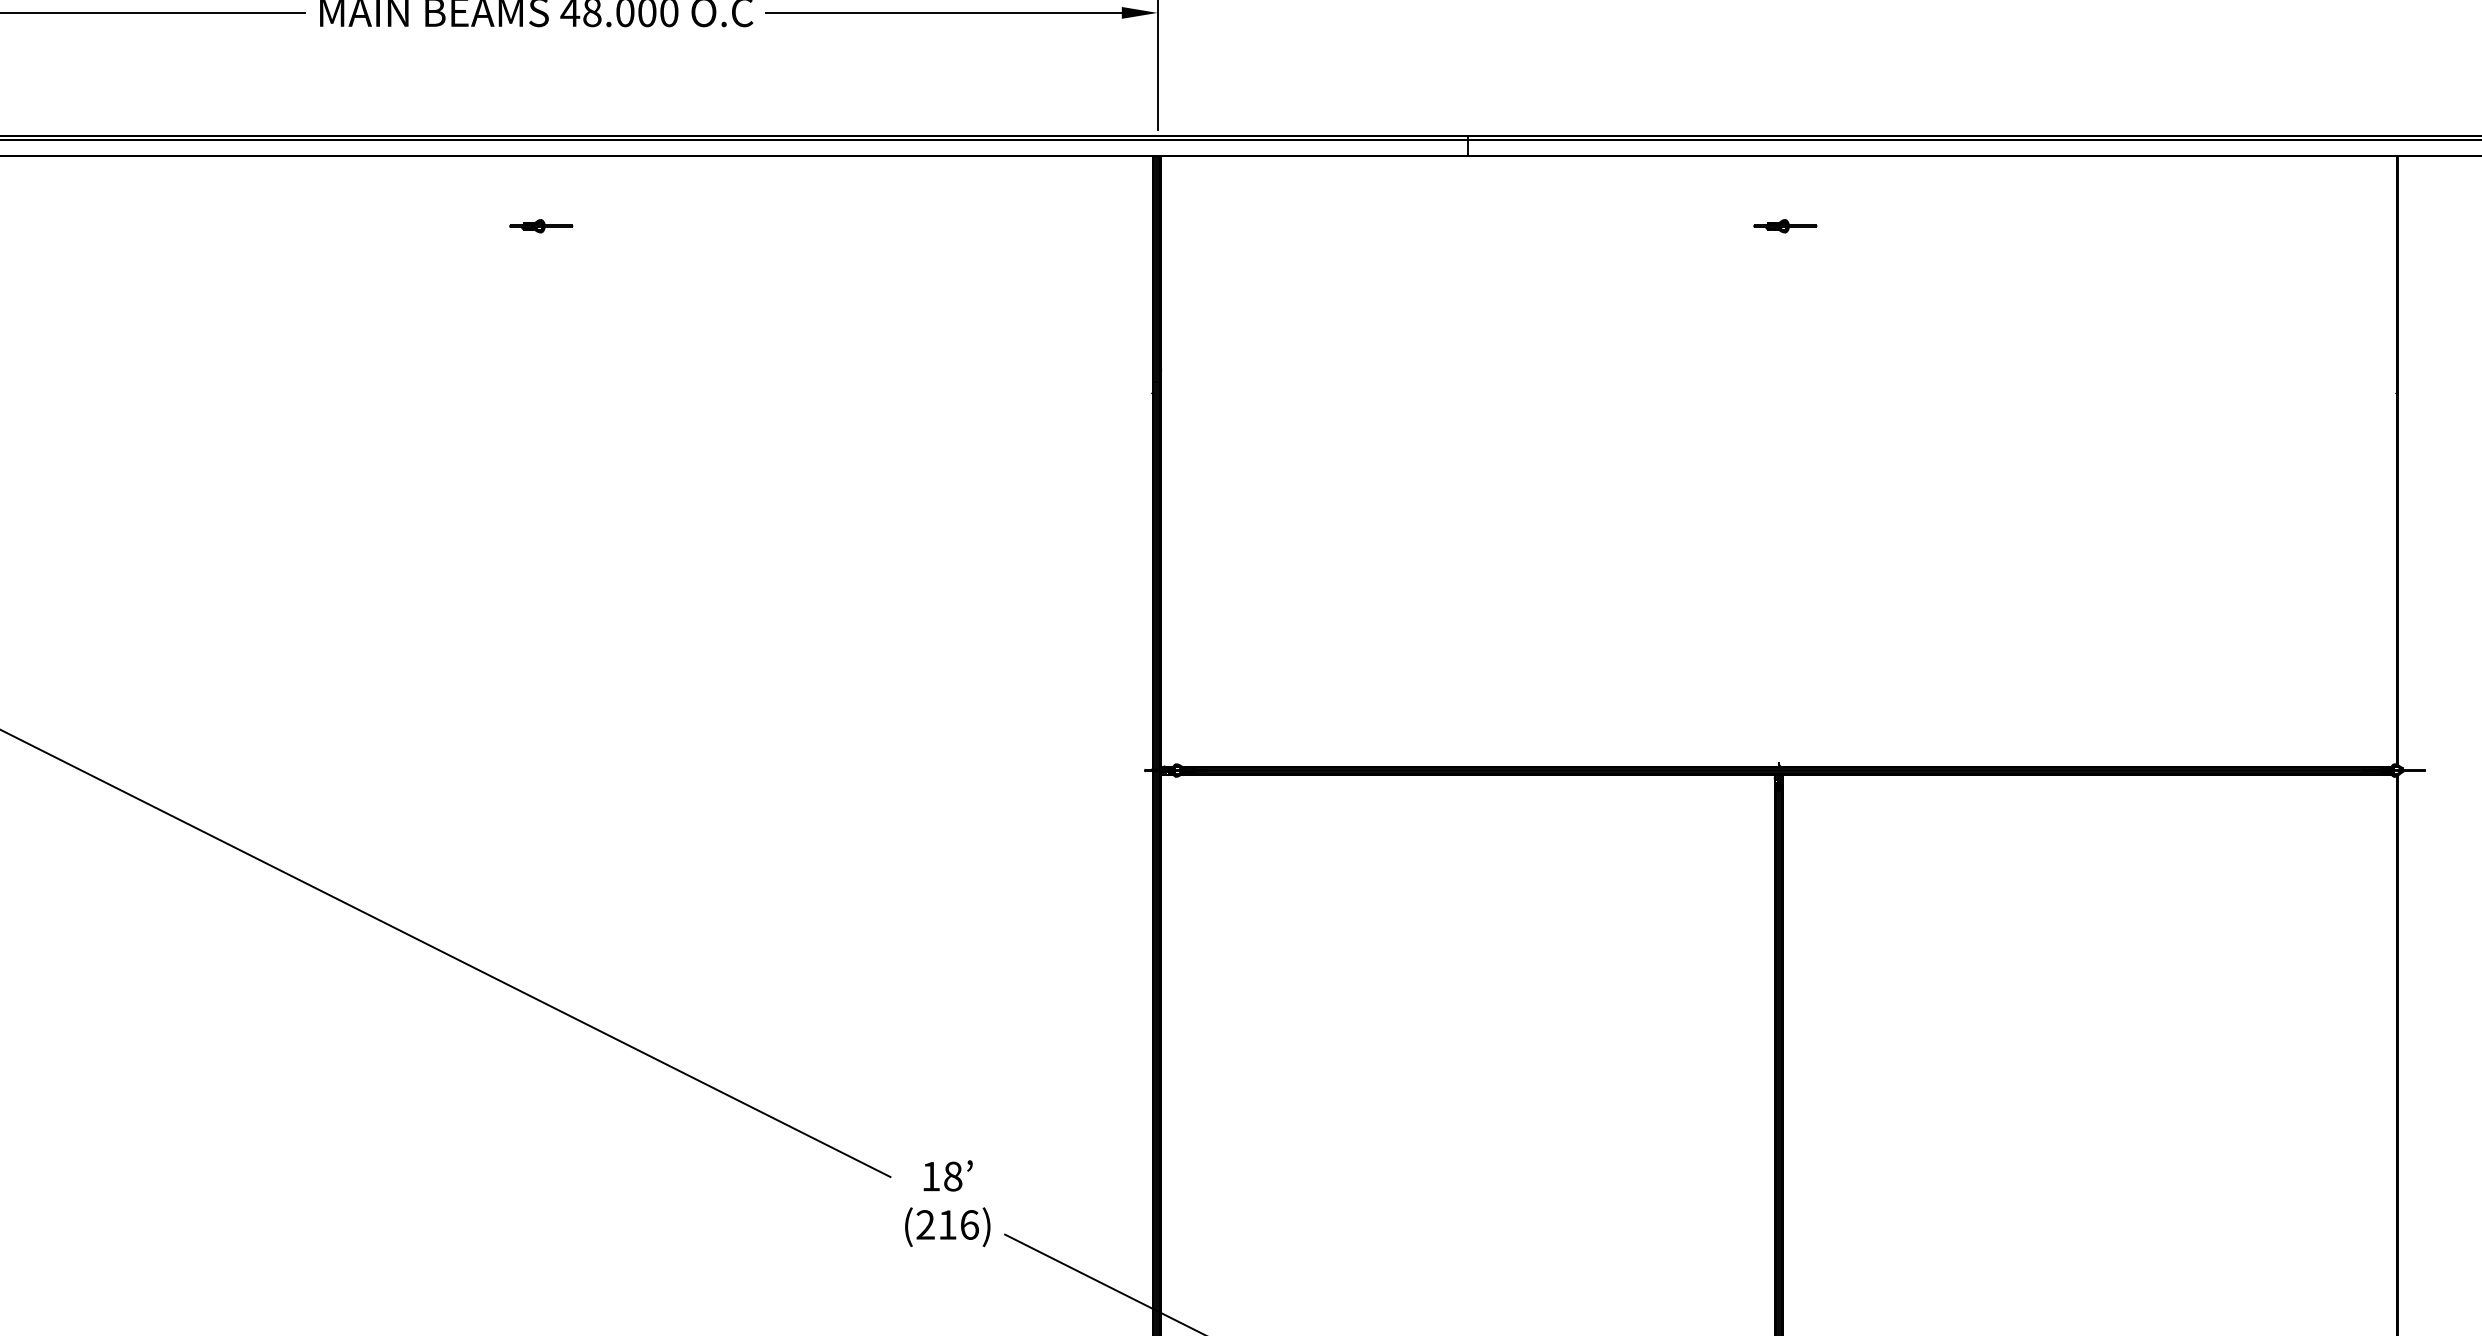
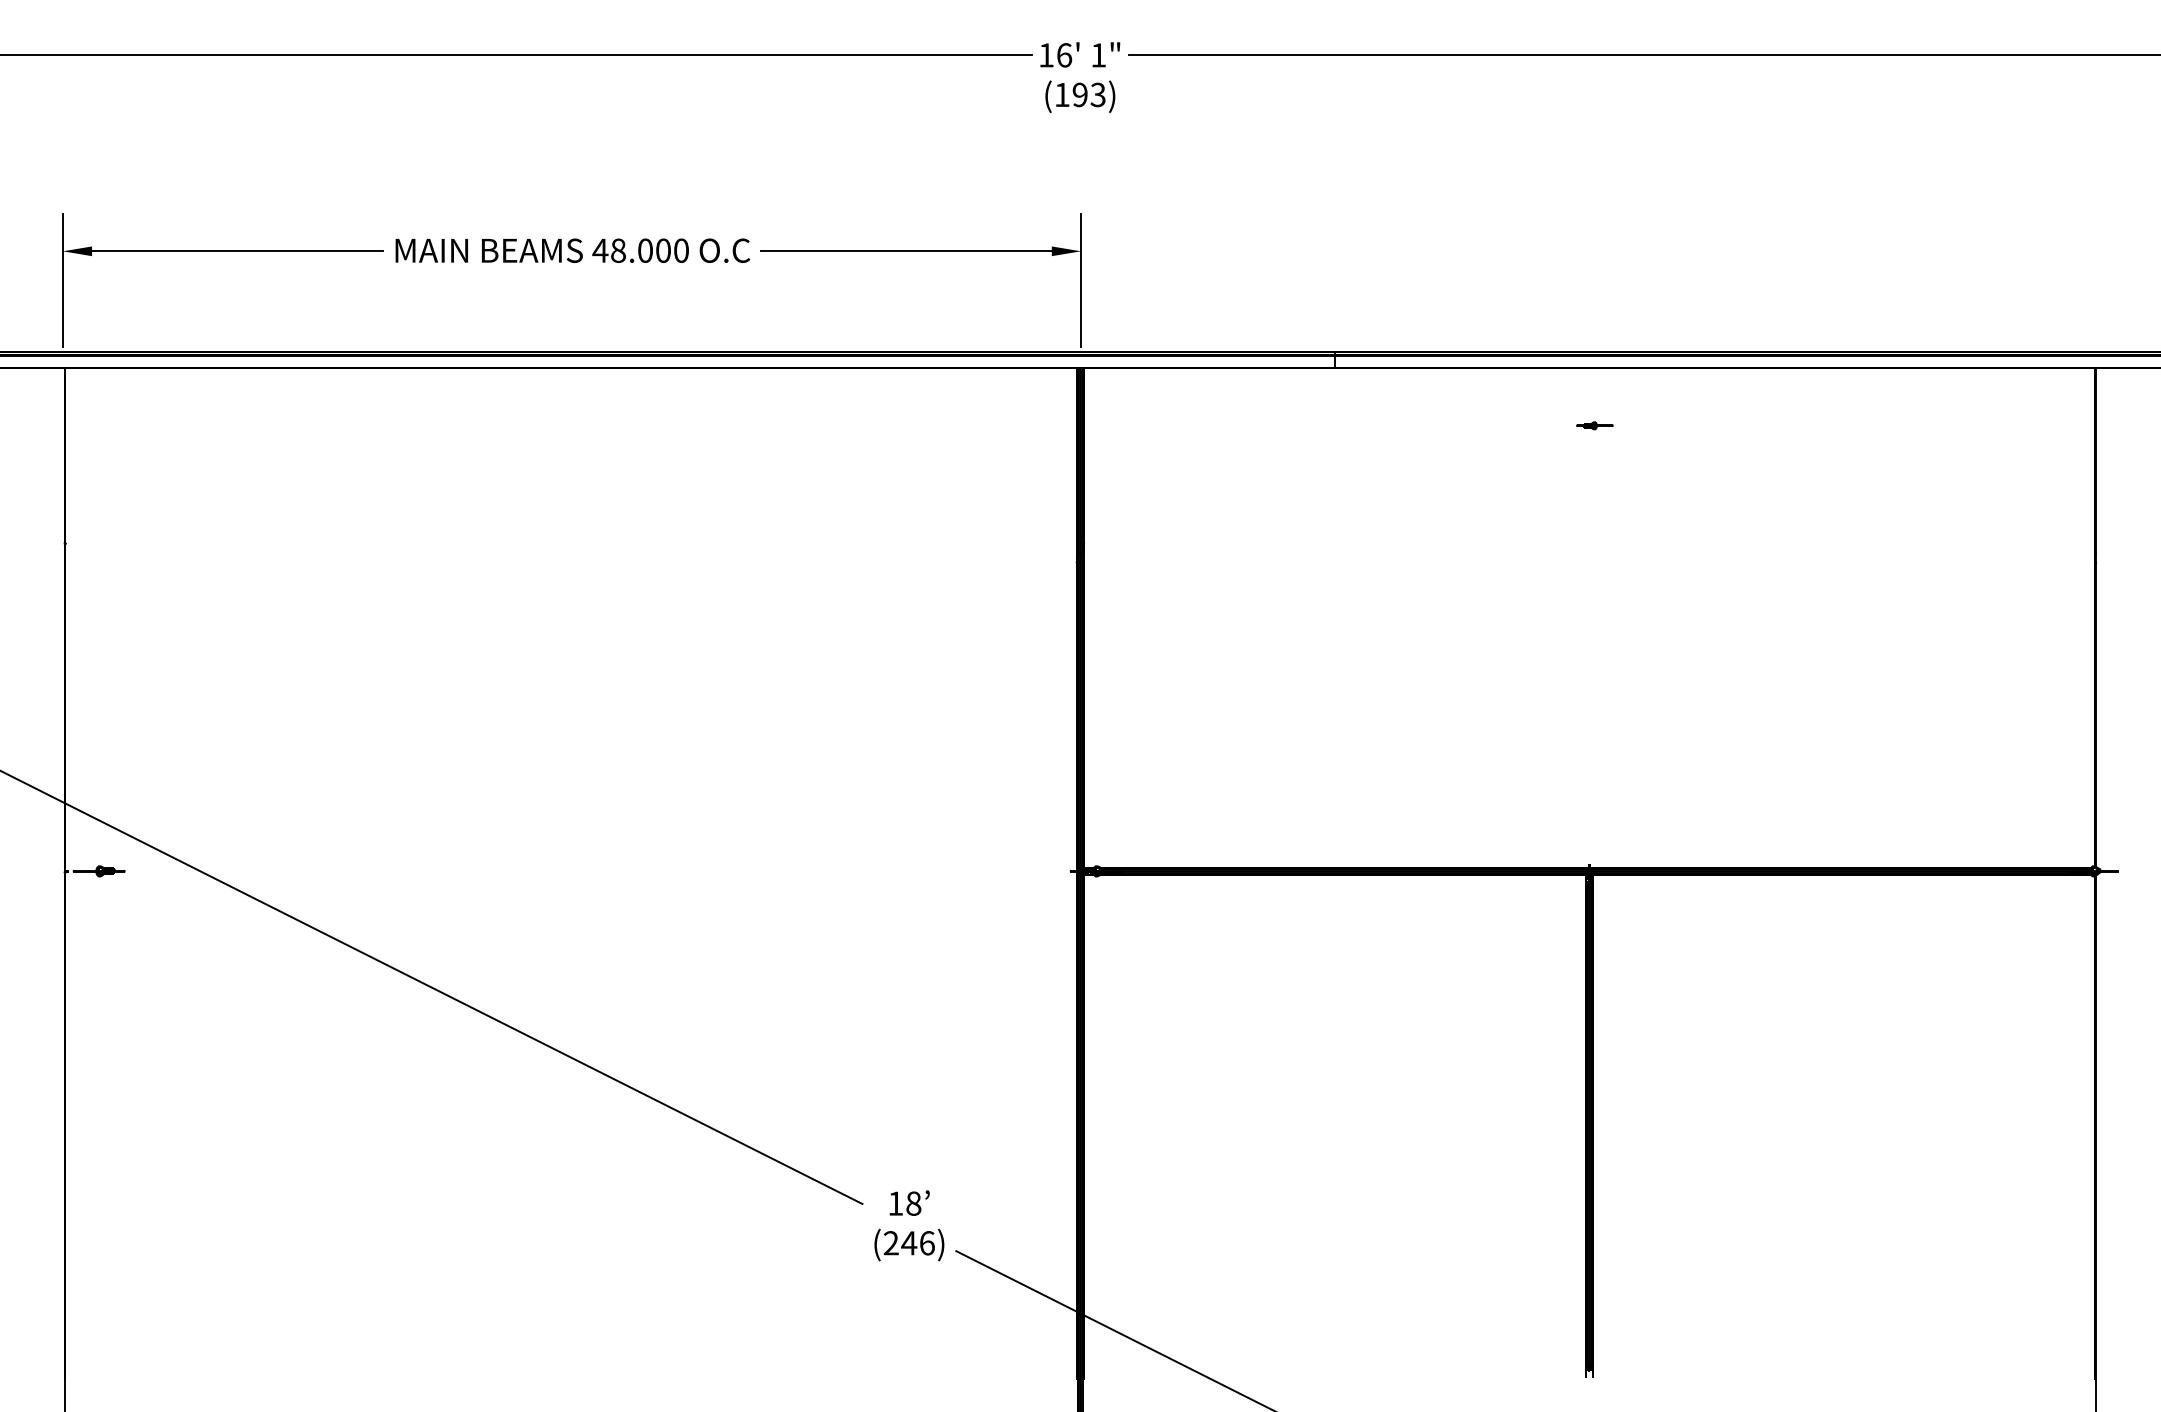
part: (541, 225) -> (576, 425), removed
part: (1784, 225) -> (1594, 425), size x0.7
text: (947, 1225) -> (909, 1243), (216) -> (246)

